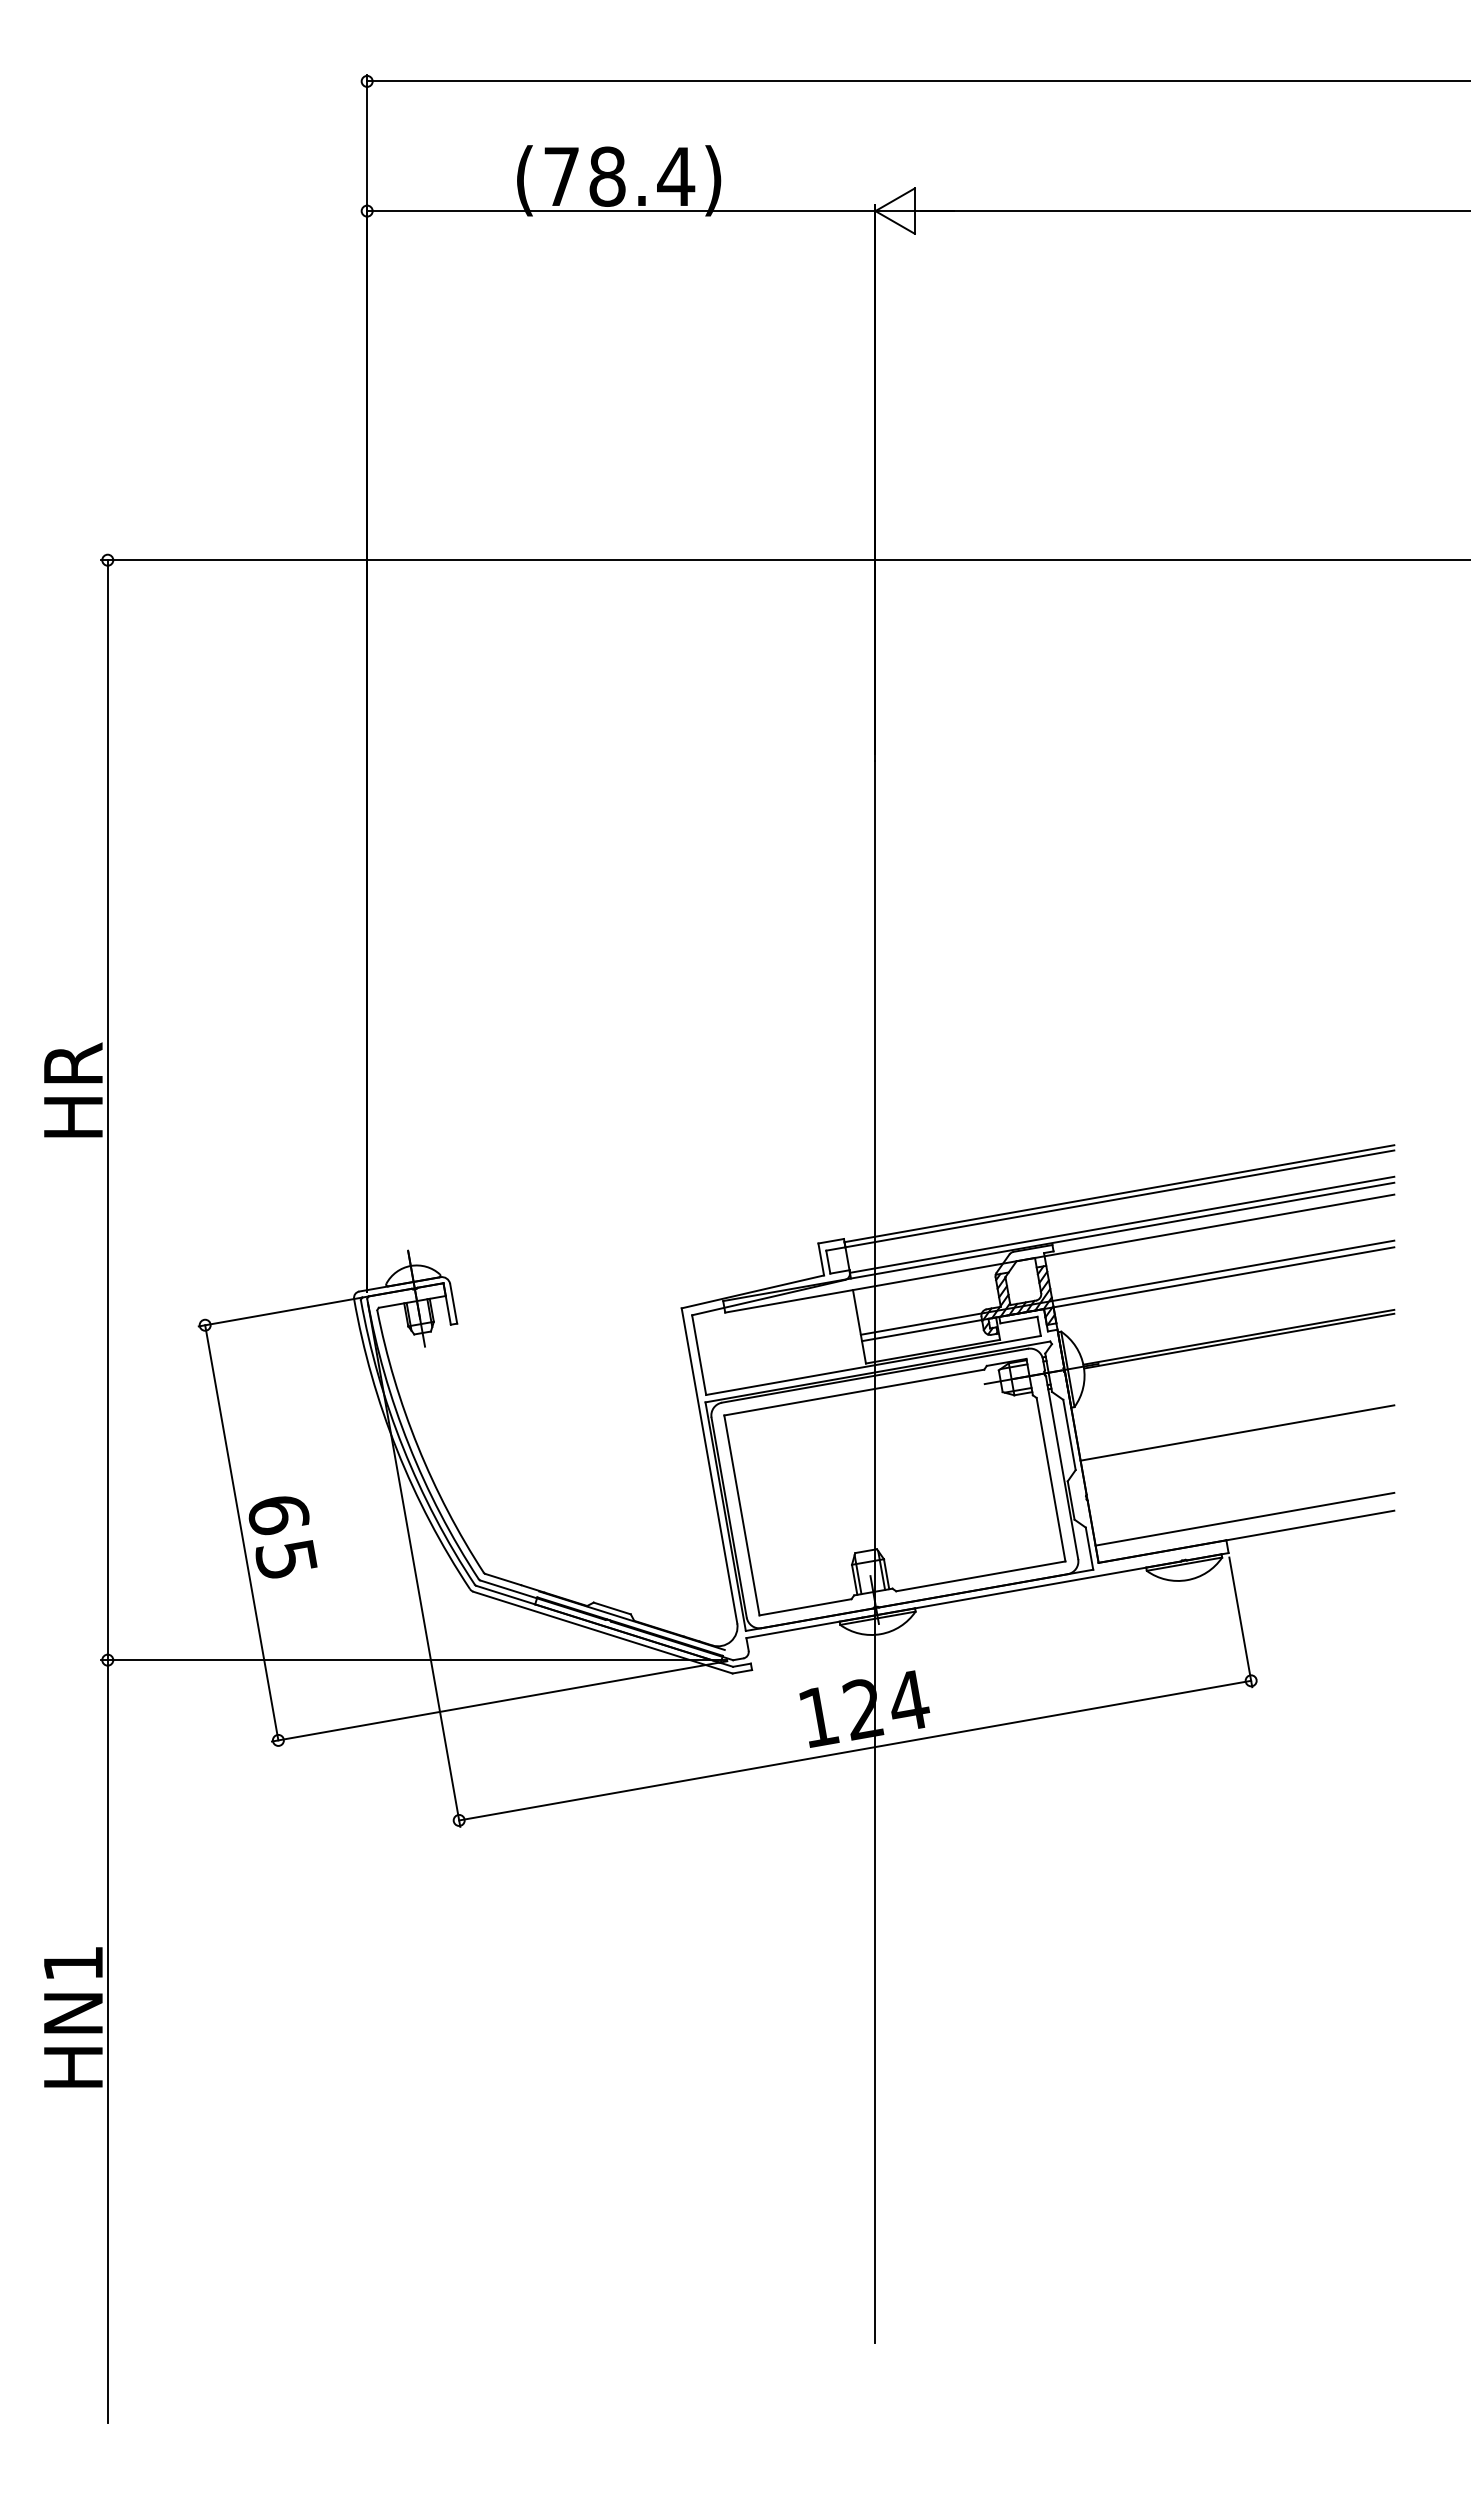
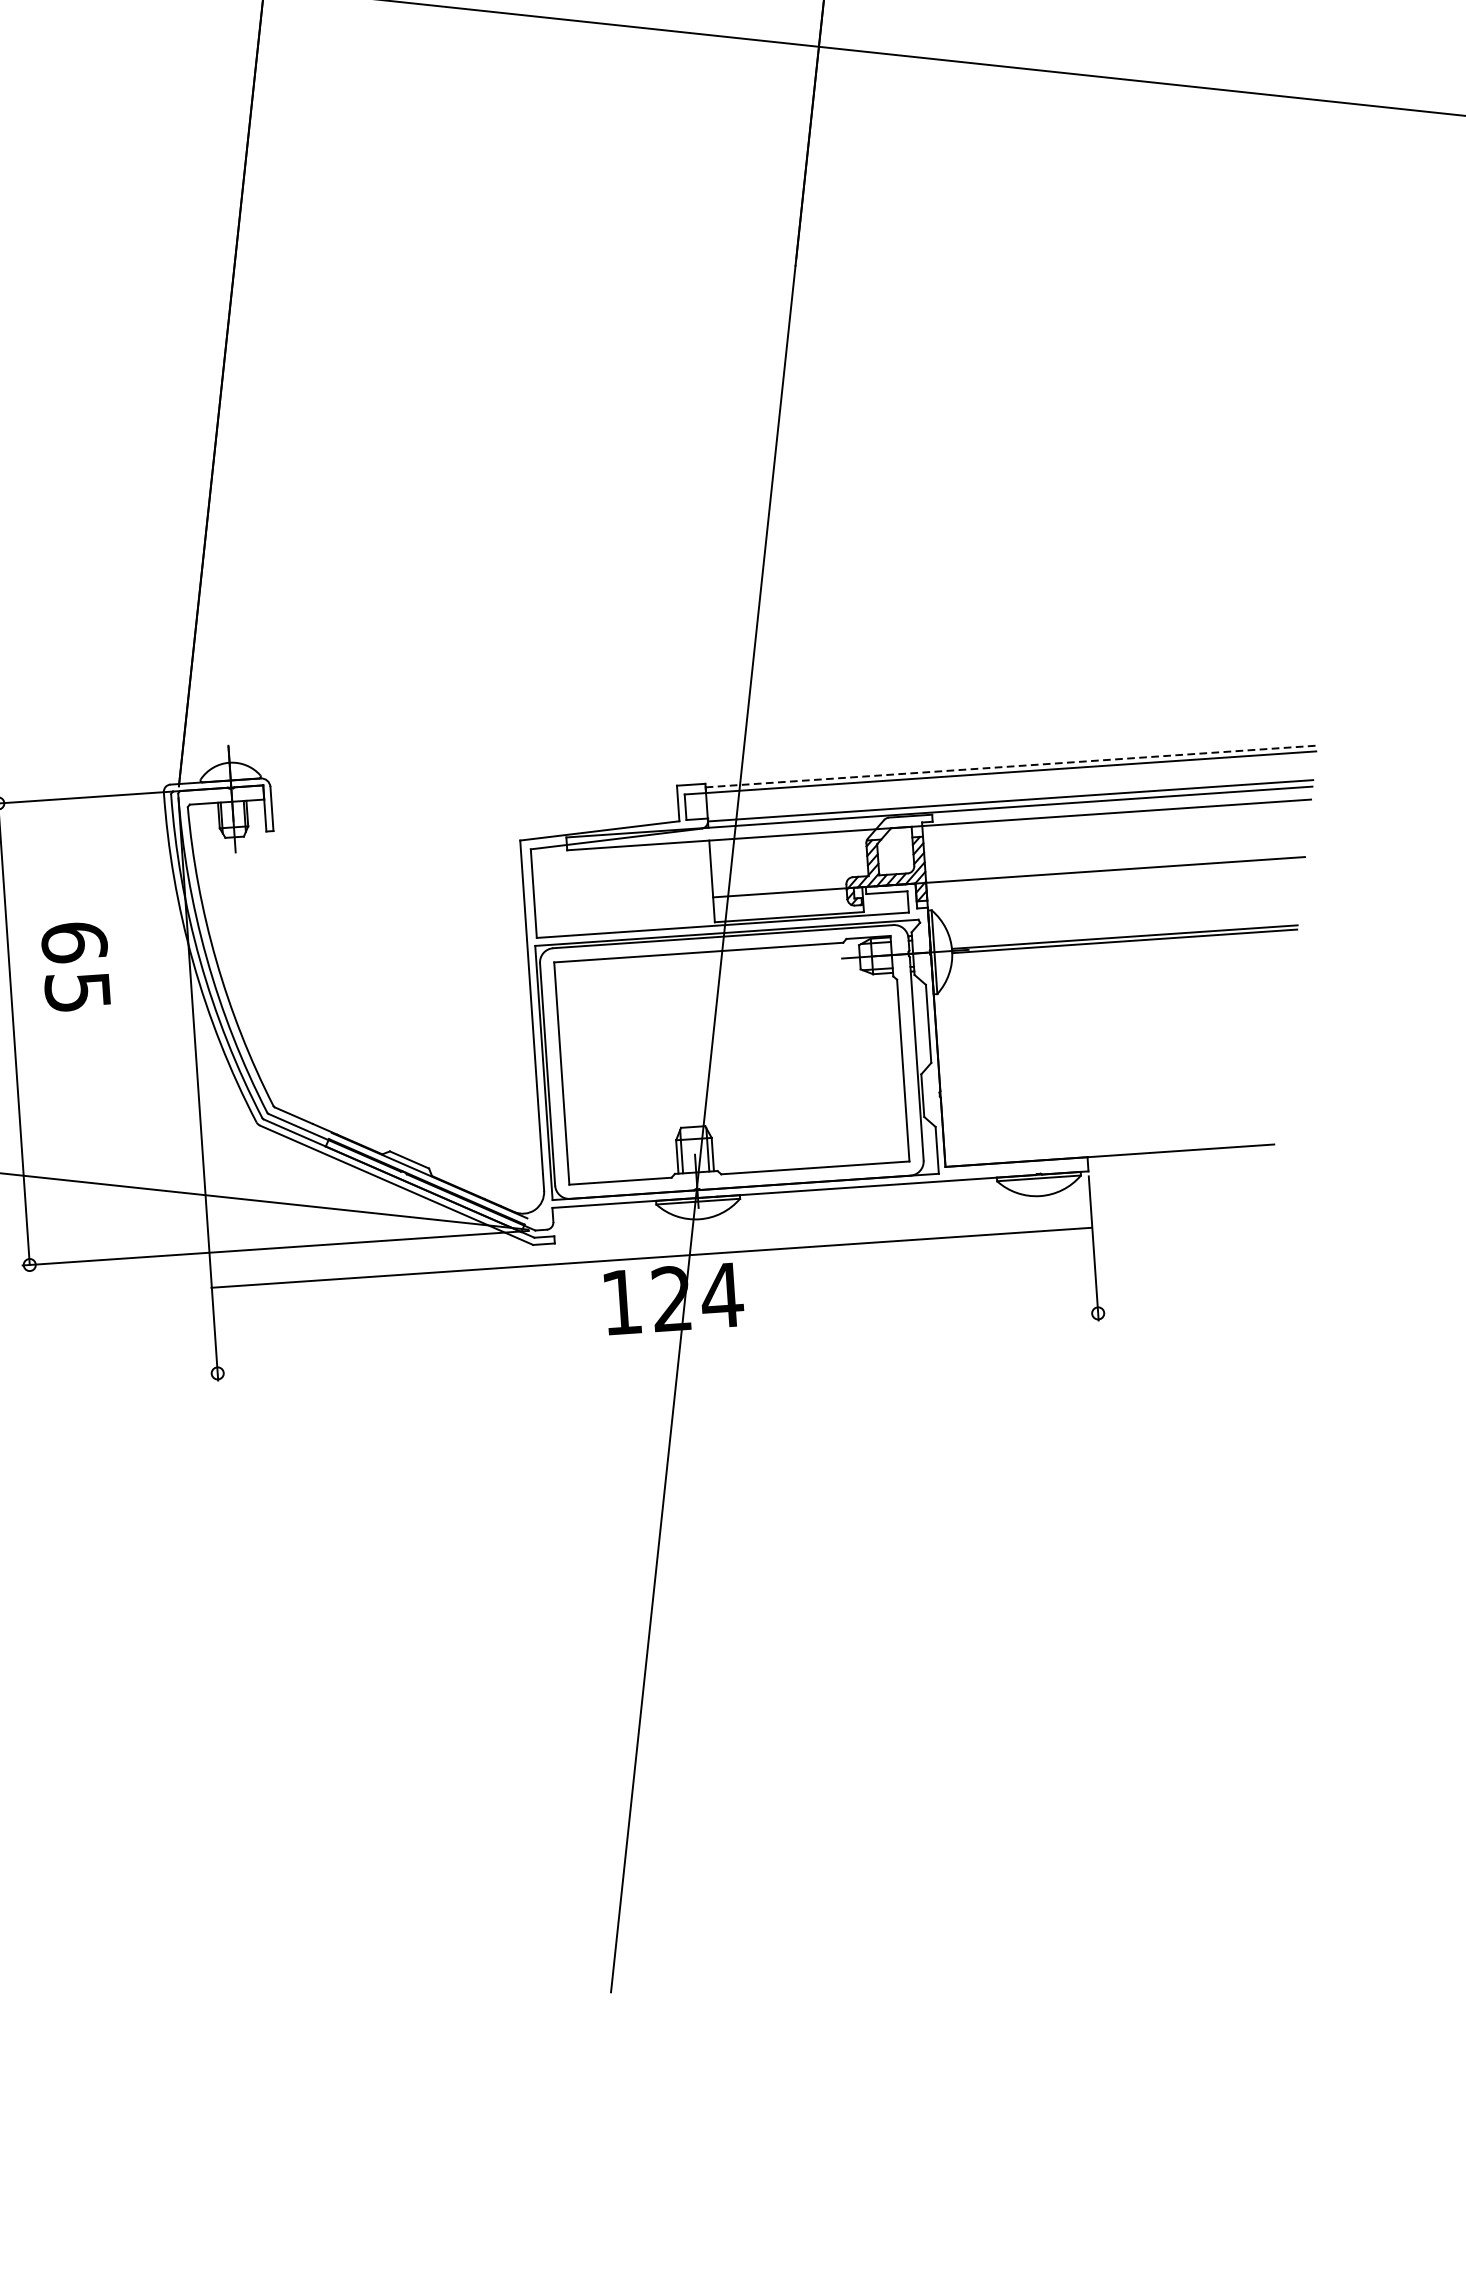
line: (1119, 1193) -> (1011, 766), solid -> dashed
line: (1127, 1287) -> (1009, 869), removed
line: (1237, 1432) -> (1112, 1040), removed
line: (1244, 1518) -> (1109, 1135), removed
text: (282, 1537) -> (76, 967), moved
line: (855, 1750) -> (652, 1257), moved

